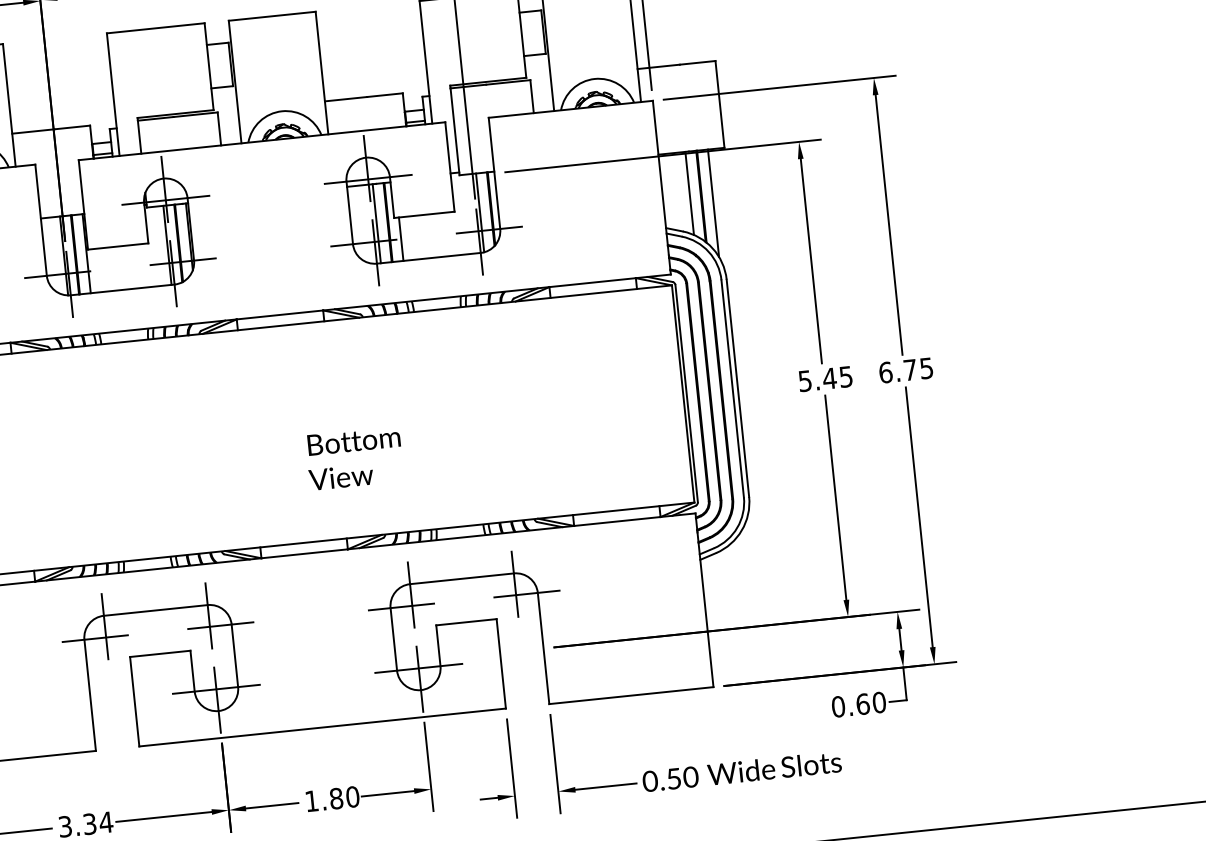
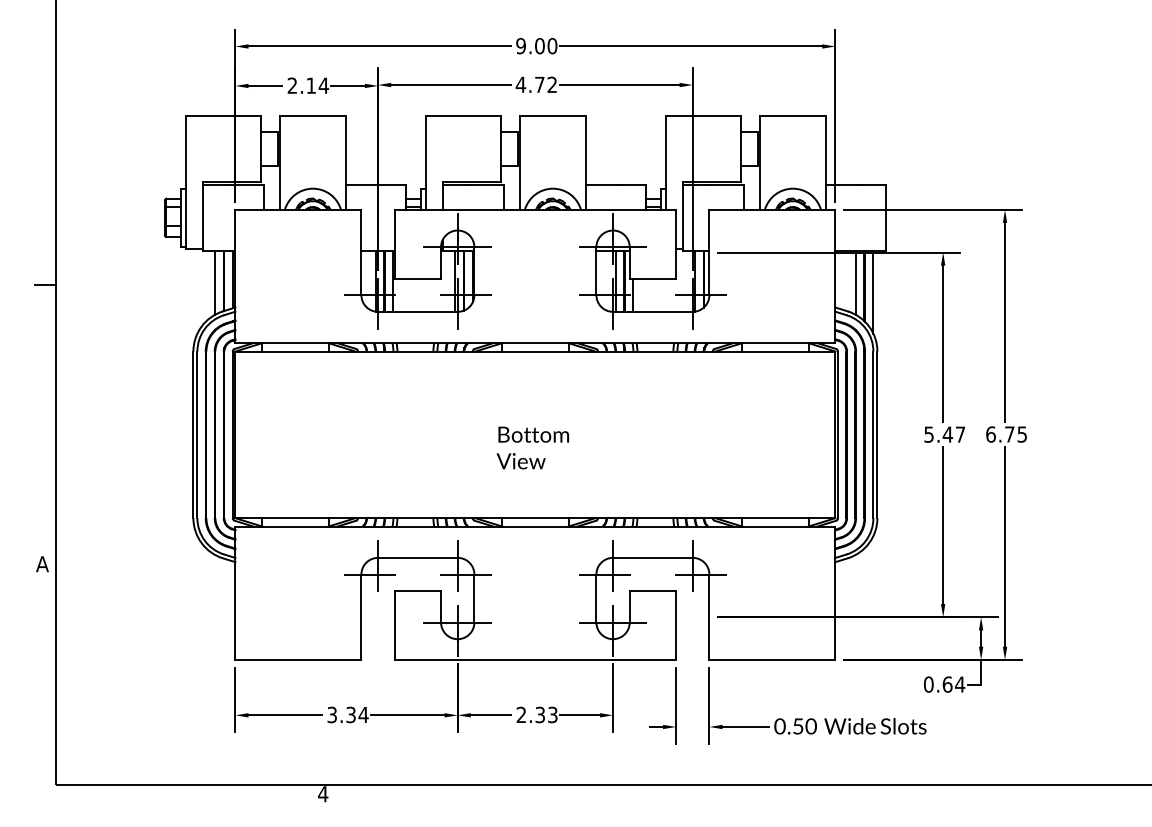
text: (846, 376) -> (960, 434), 5.45 -> 5.47
text: (354, 457) -> (532, 447), moved
text: (879, 702) -> (960, 684), 0.60 -> 0.64
text: (331, 798) -> (536, 714), 1.80 -> 2.33

